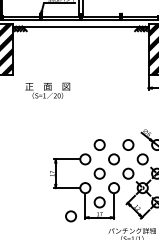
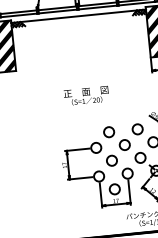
text: (47, 90) -> (86, 95), moved
circle: (70, 216) -> (87, 206), removed

